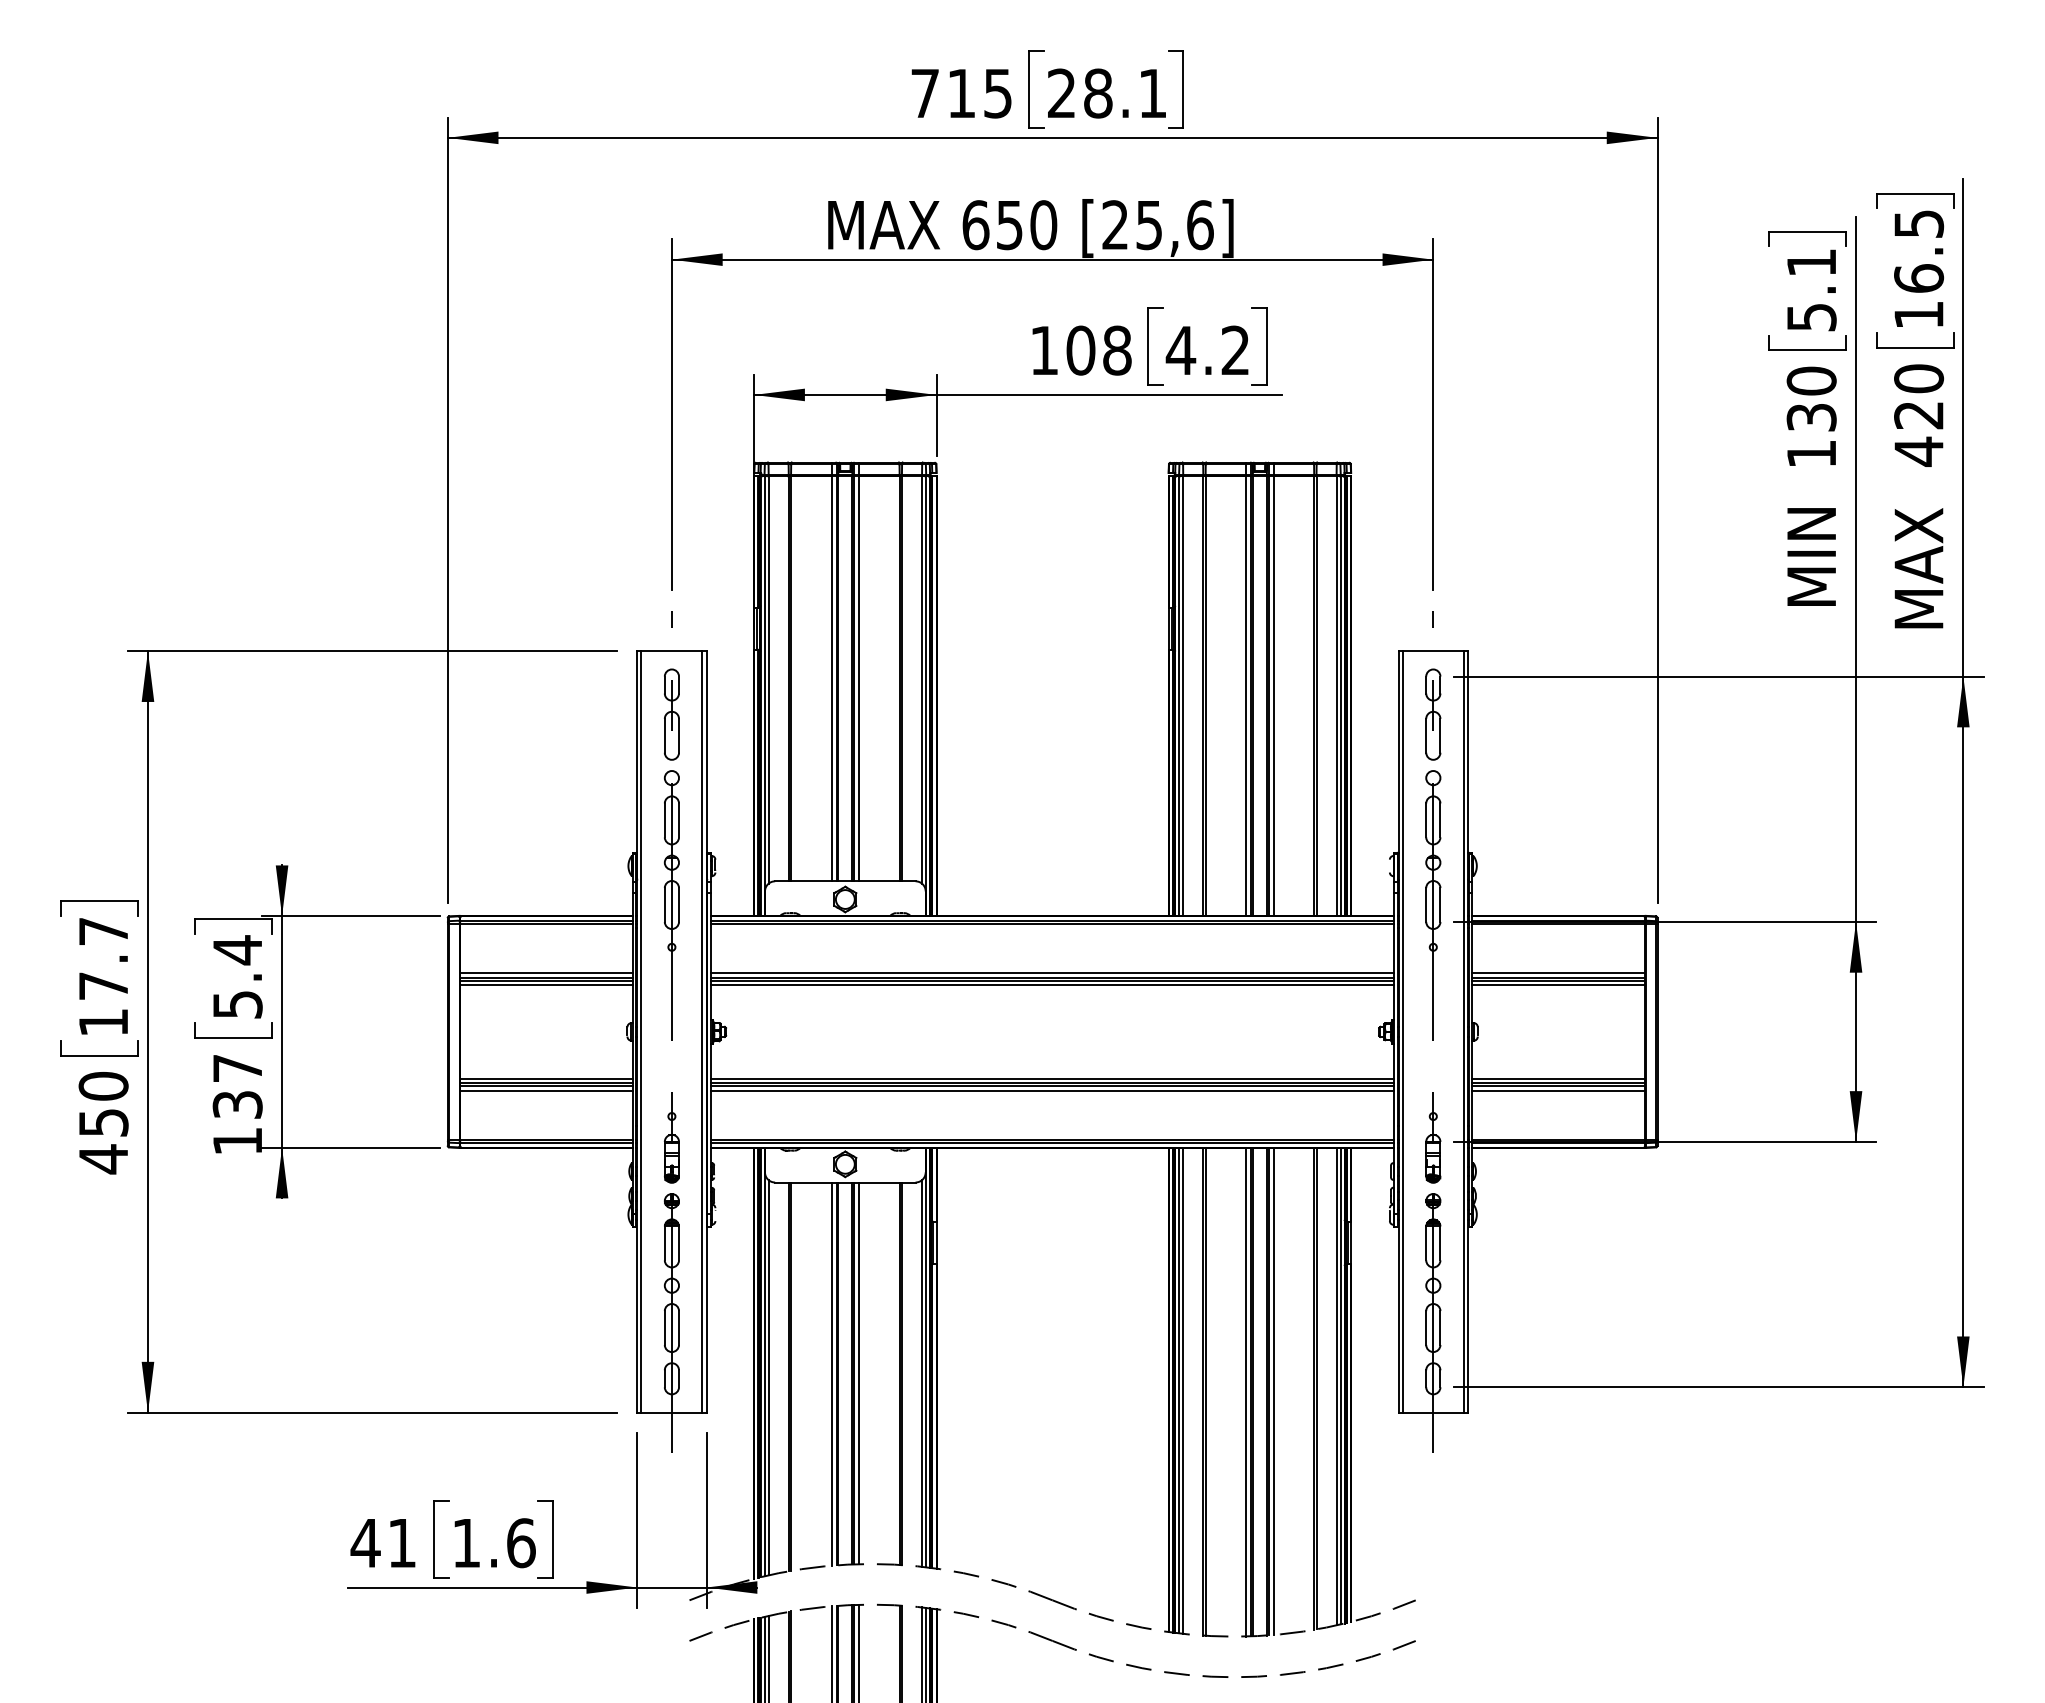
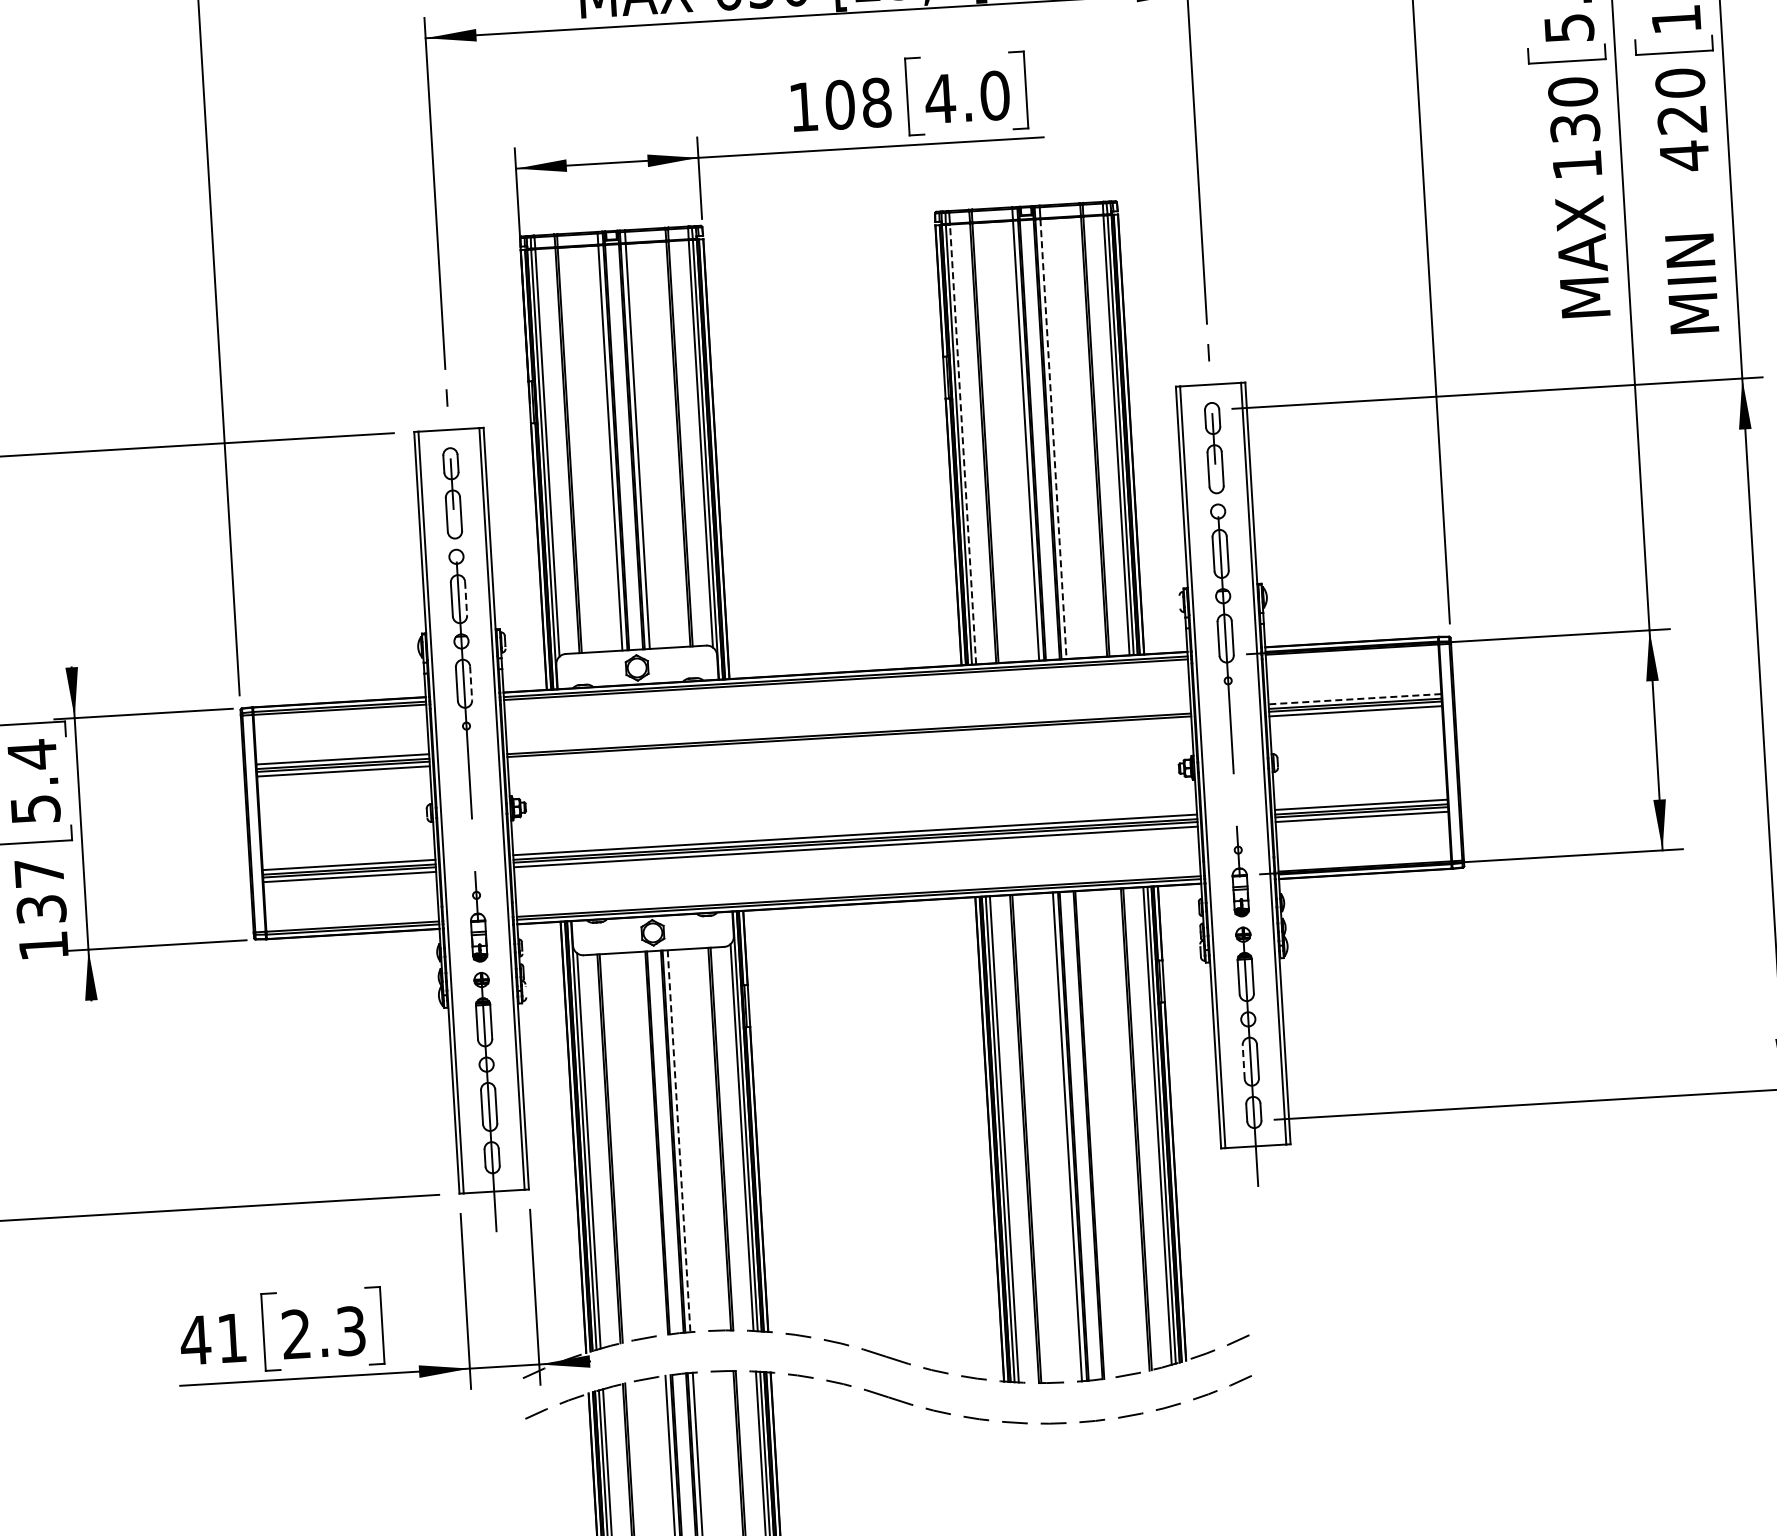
text: (1235, 350) -> (994, 95), 4.2 -> 4.0
text: (1811, 523) -> (1581, 234), MIN -> MAX
text: (1918, 545) -> (1689, 250), MAX -> MIN
line: (1183, 696) -> (963, 444), solid -> dashed
line: (1273, 696) -> (1053, 439), solid -> dashed
line: (679, 820) -> (466, 598), solid -> dashed
line: (679, 905) -> (471, 683), solid -> dashed
line: (1052, 973) -> (848, 729), removed
line: (1558, 973) -> (1354, 699), solid -> dashed
line: (1052, 985) -> (849, 741), removed
line: (1426, 1328) -> (1244, 1062), solid -> dashed
line: (831, 1373) -> (651, 1142), removed
line: (859, 1373) -> (679, 1141), solid -> dashed
line: (1273, 1391) -> (1094, 1134), removed
text: (493, 1543) -> (323, 1333), 1.6 -> 2.3

